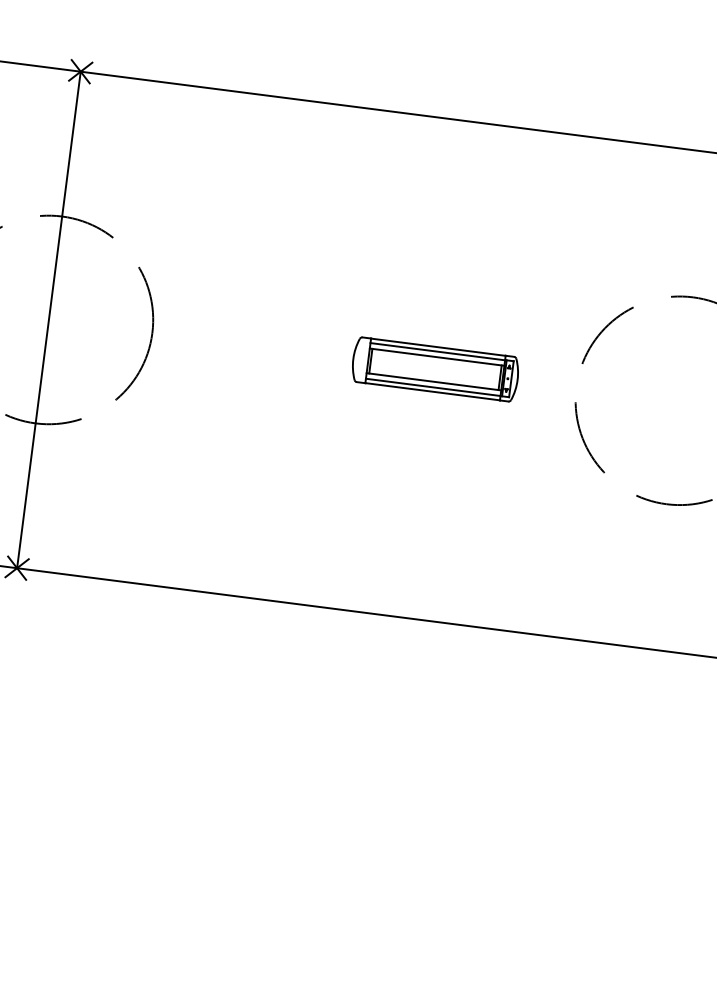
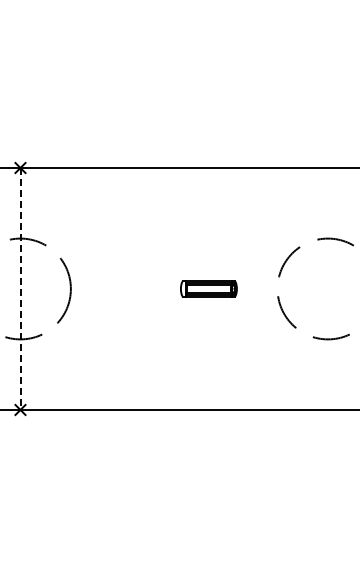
line: (48, 320) -> (20, 289), solid -> dashed
part: (434, 368) -> (208, 288), size x0.7

